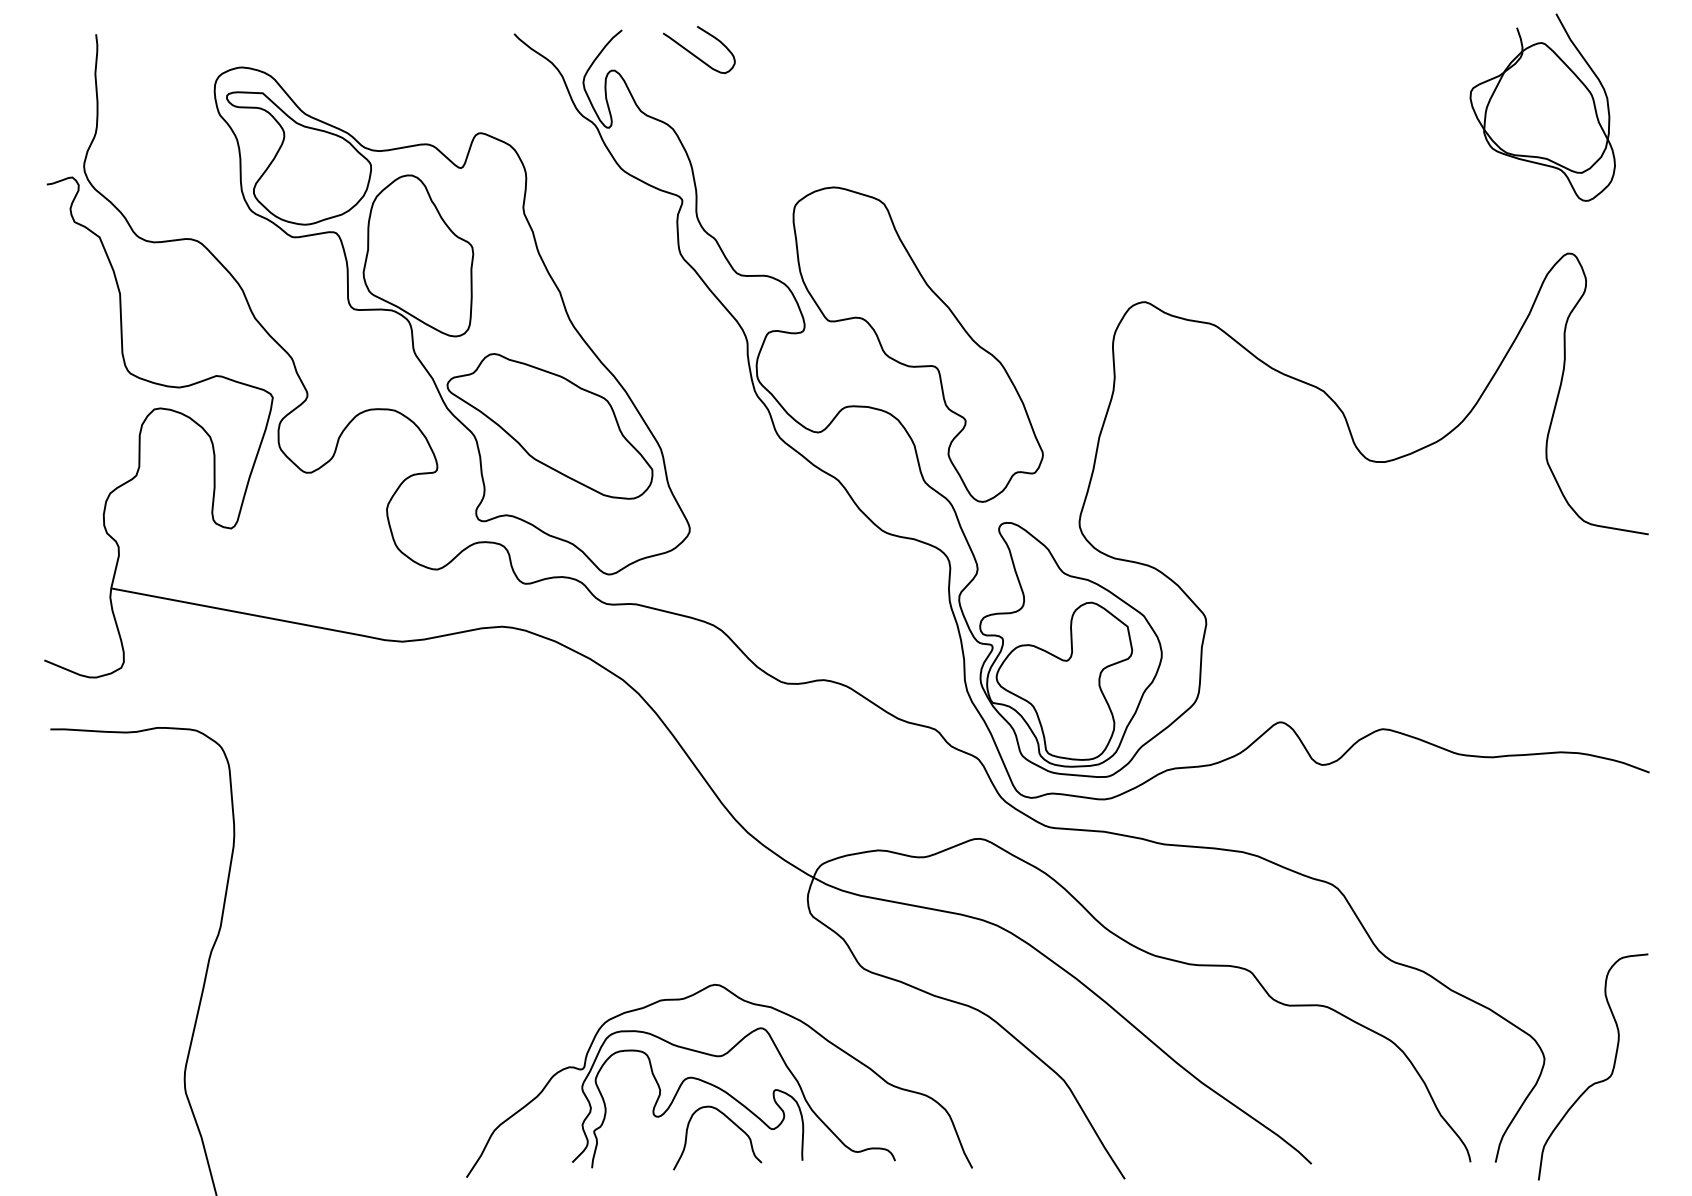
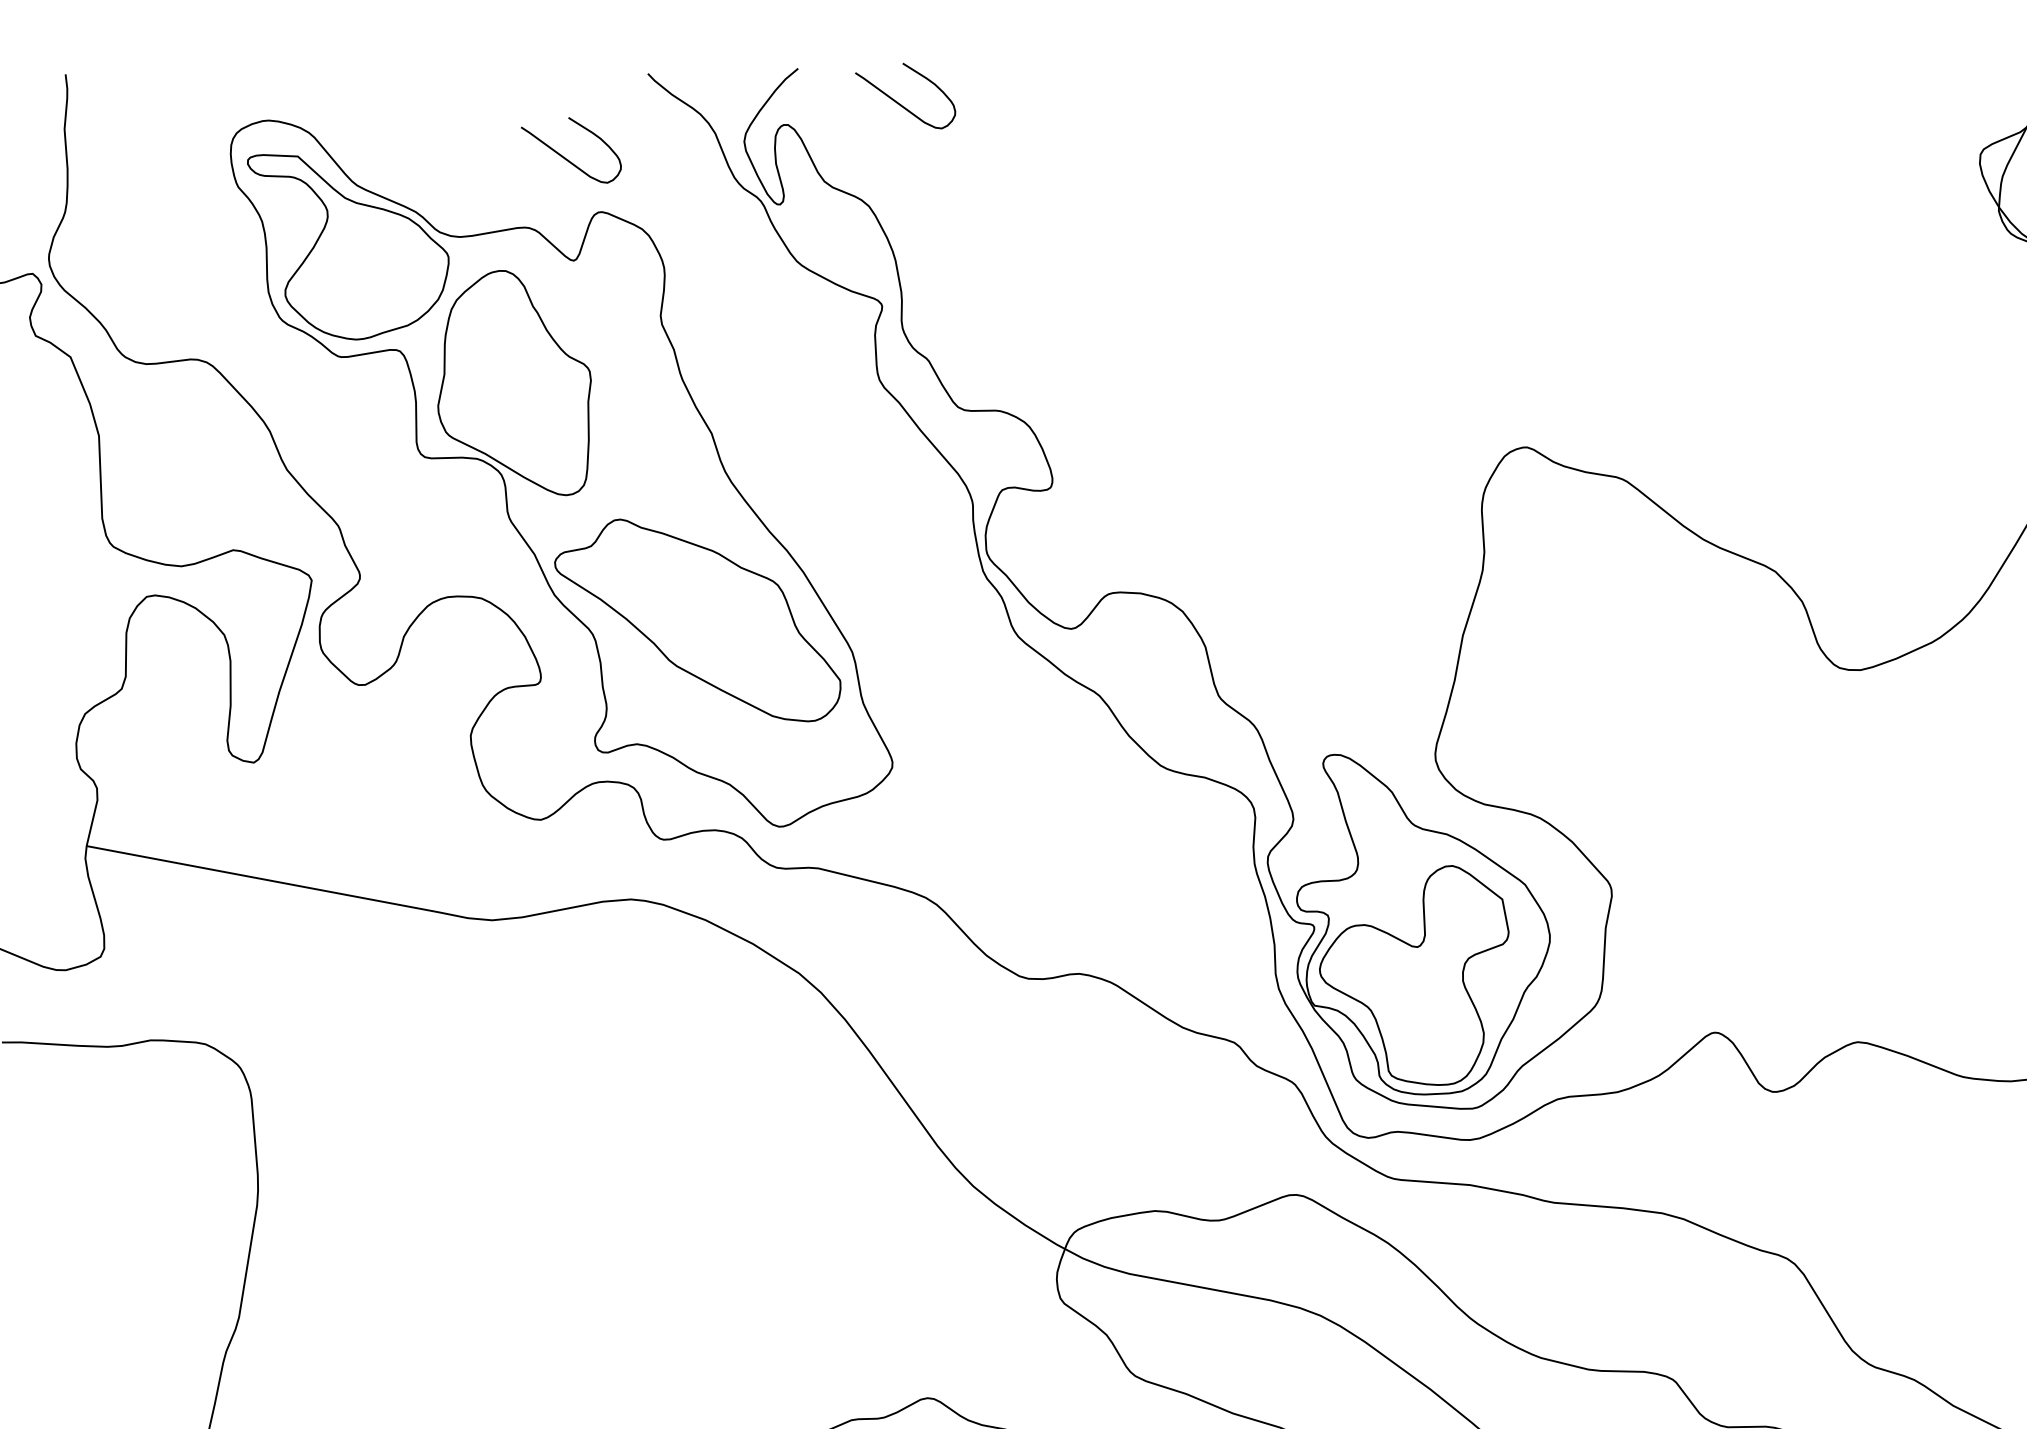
curve: (456, 94) -> (567, 158), added
part: (917, 344) -> (1209, 506), removed

